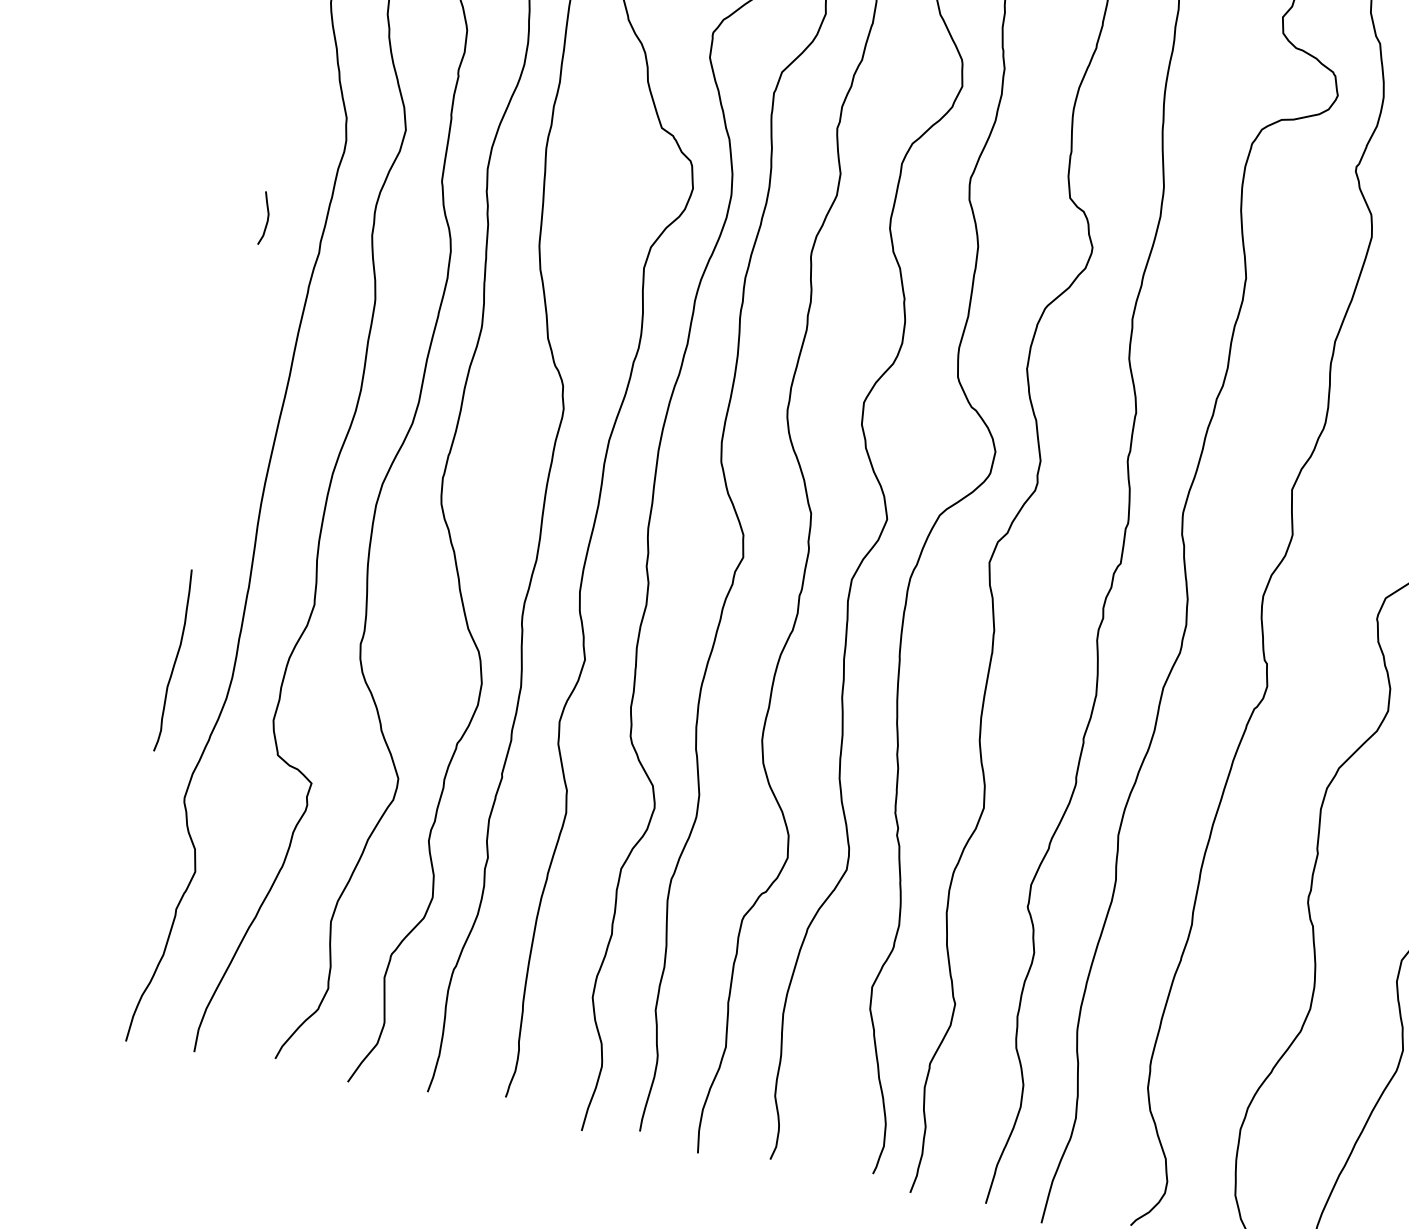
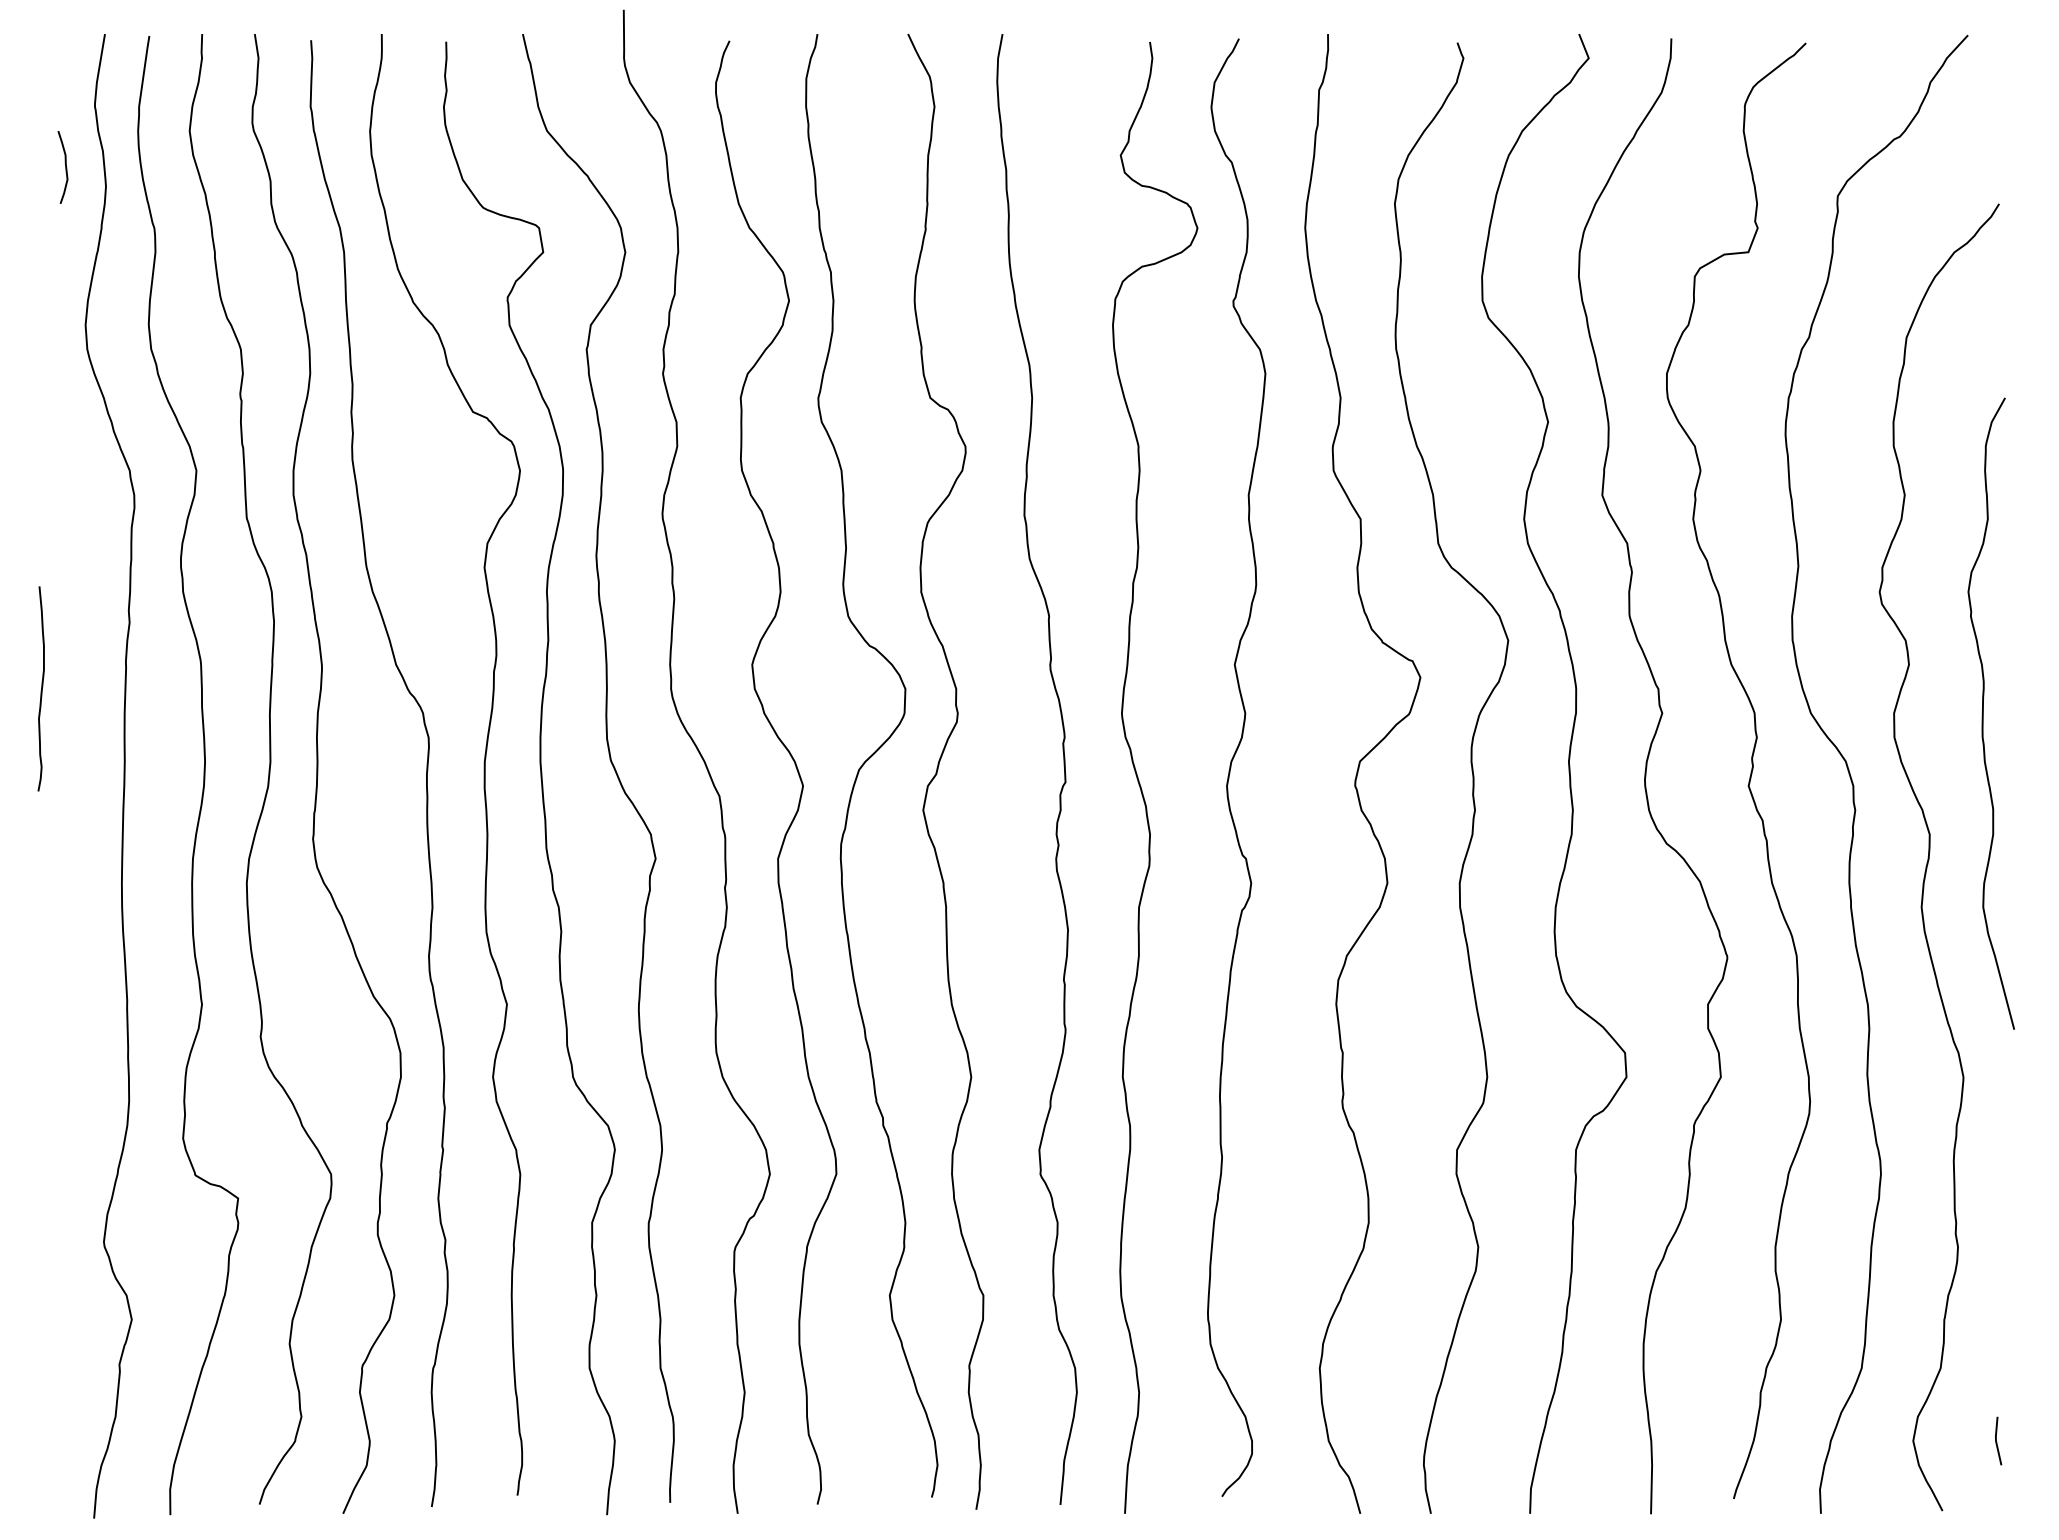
curve: (266, 219) -> (65, 597), removed
curve: (175, 660) -> (41, 688), moved

